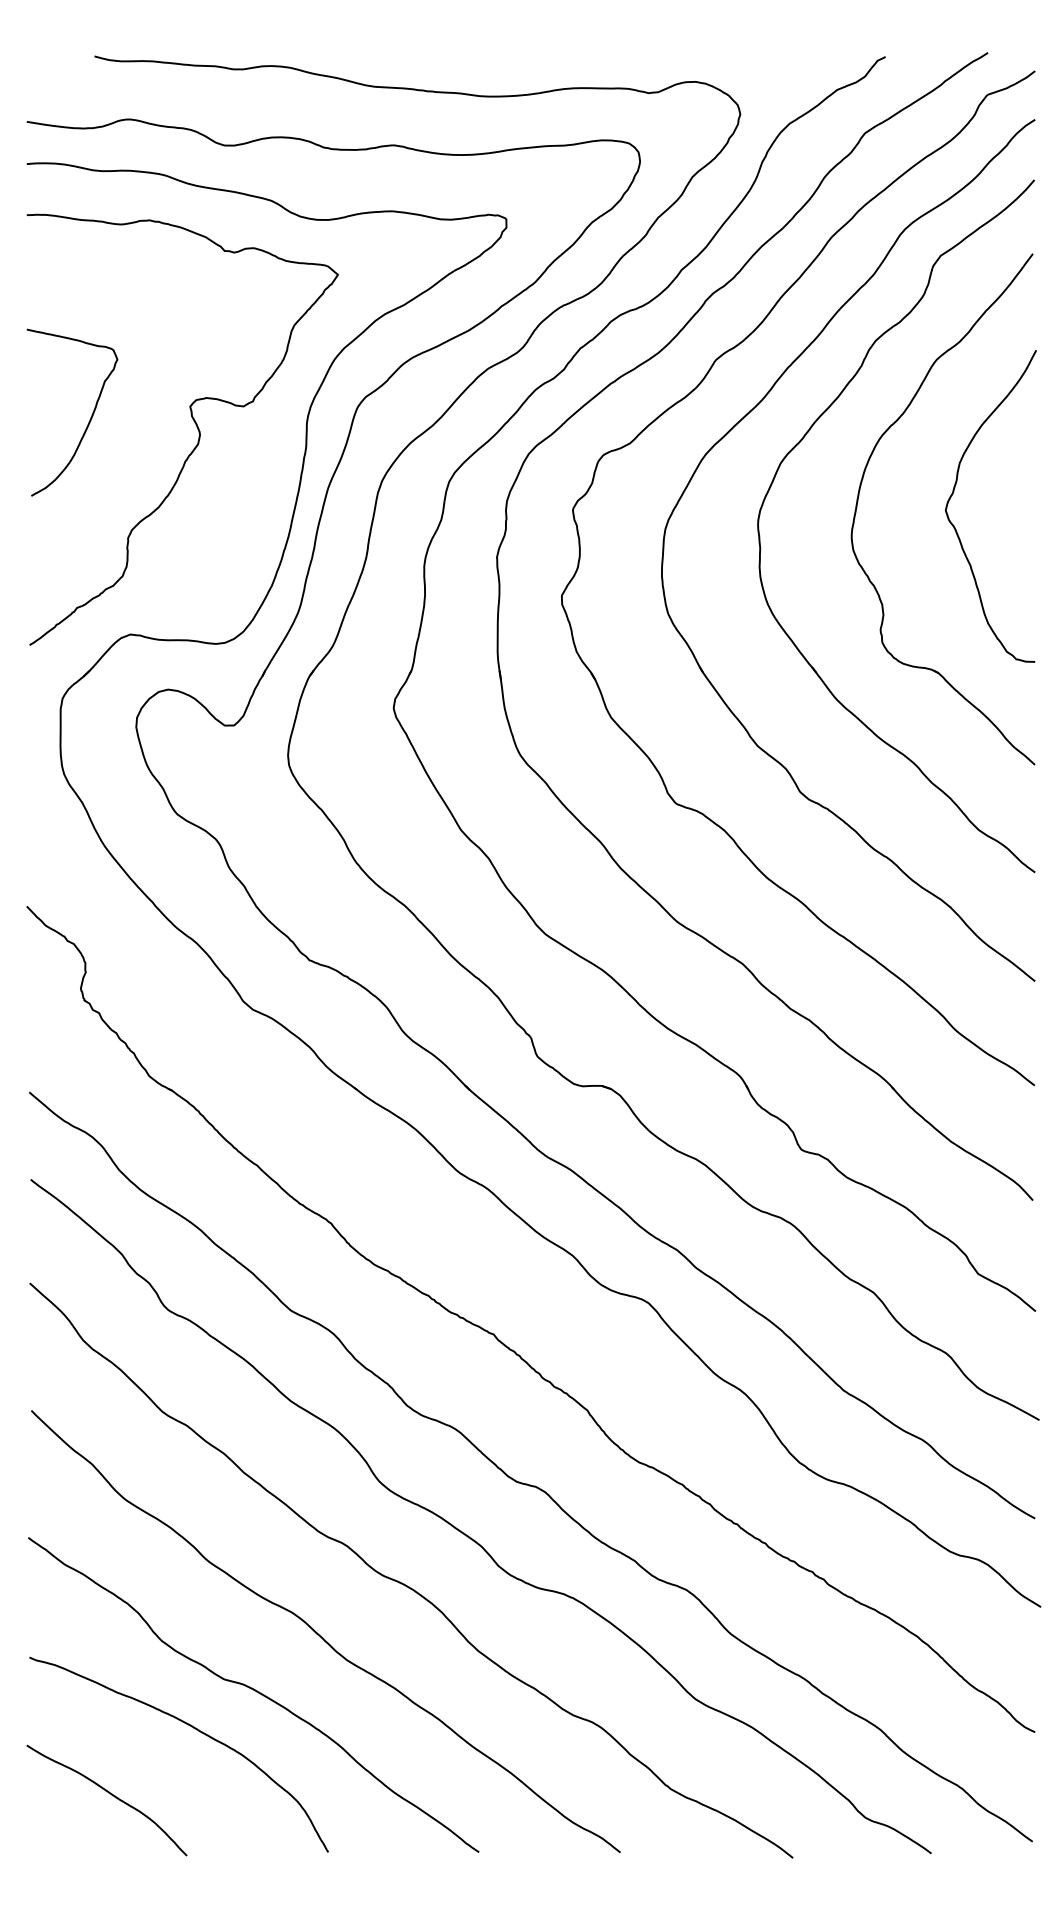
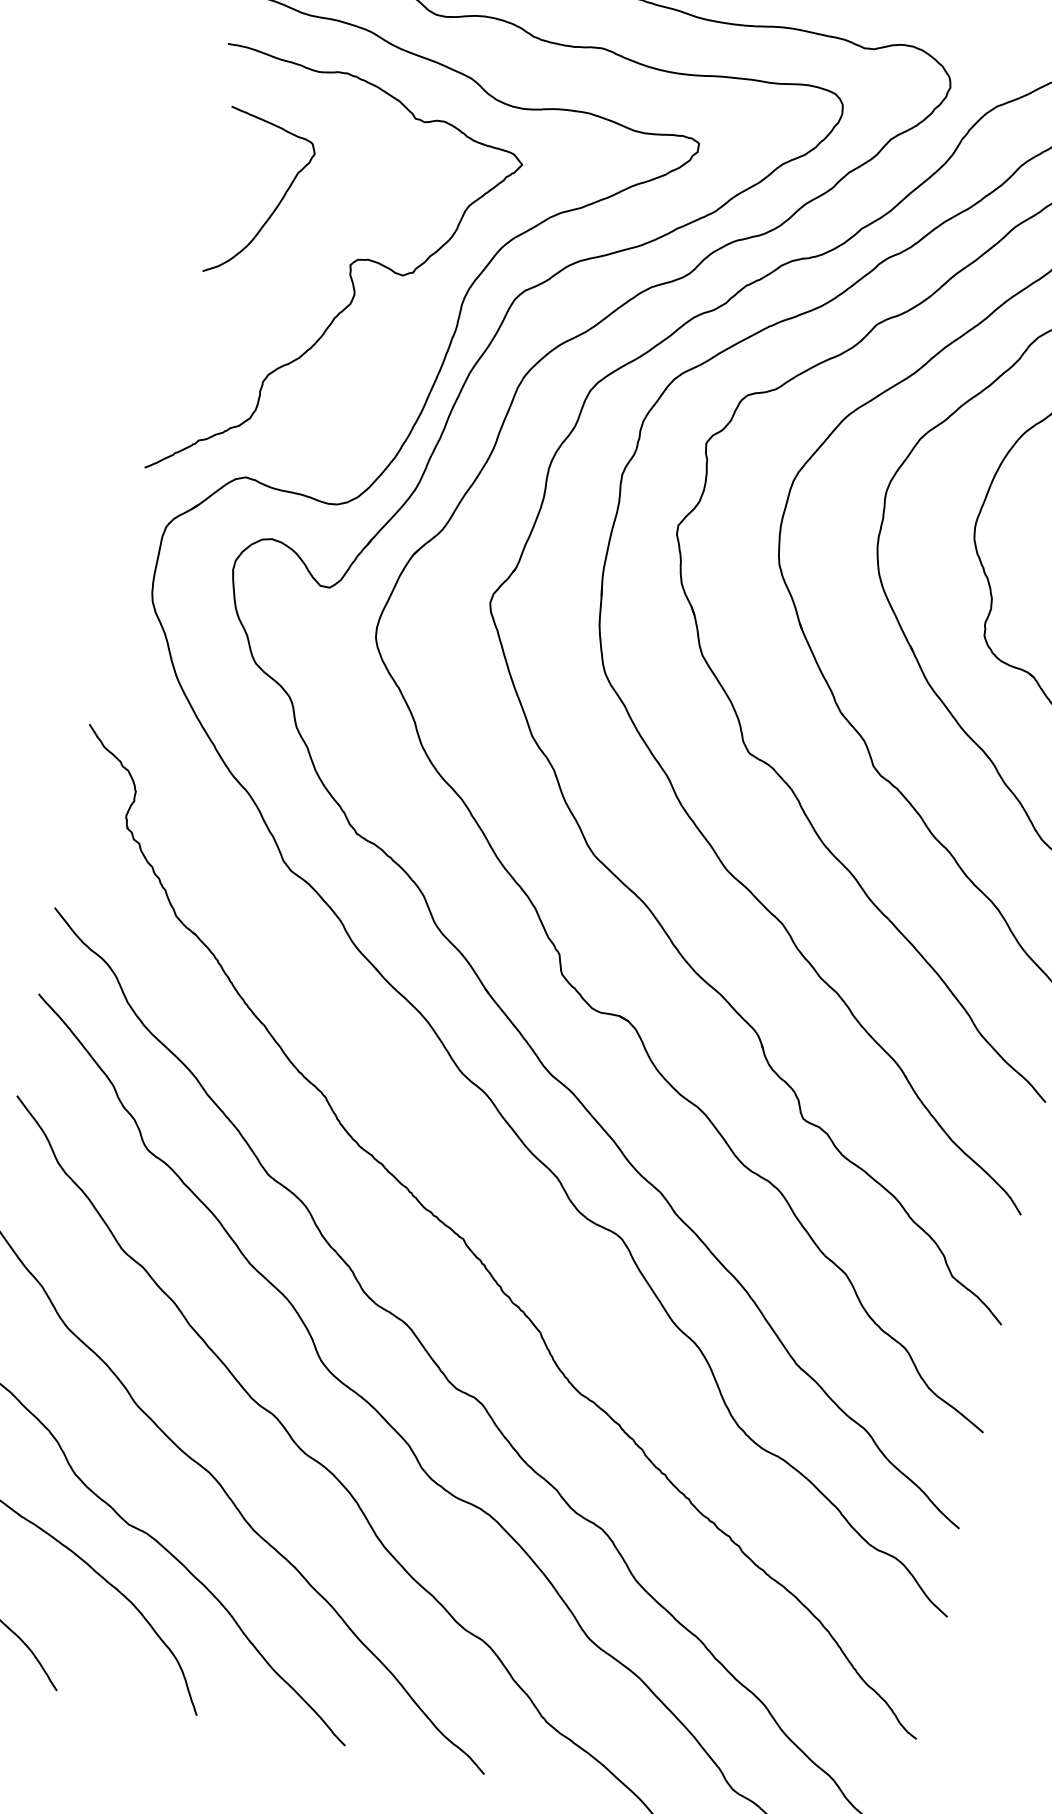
curve: (89, 419) -> (275, 207), moved

